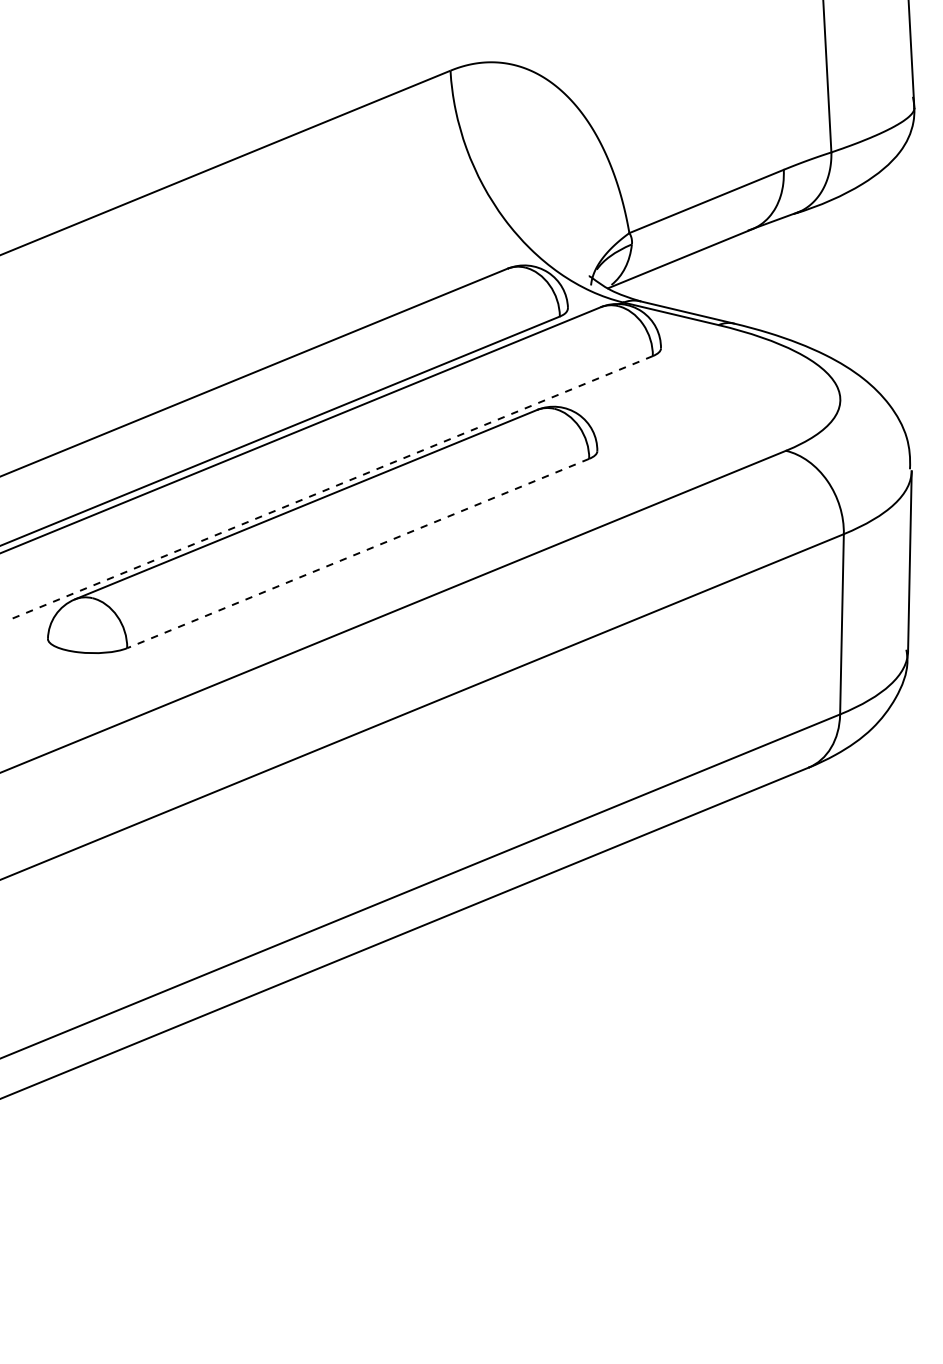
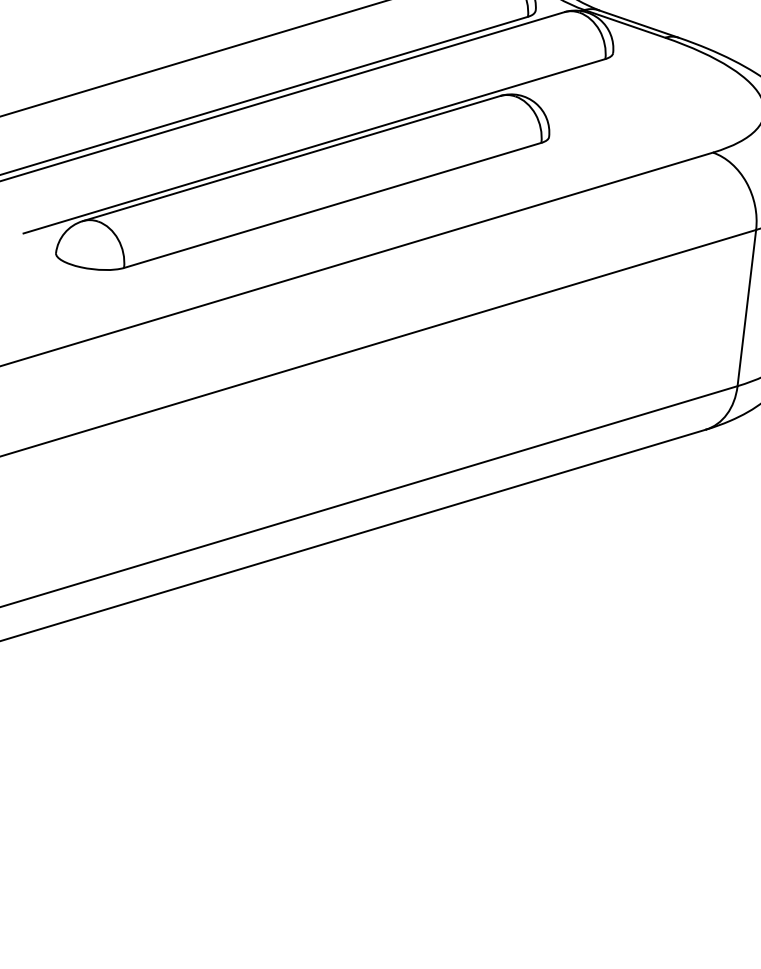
line: (330, 488) -> (314, 146), dashed -> solid
line: (358, 553) -> (332, 205), dashed -> solid

